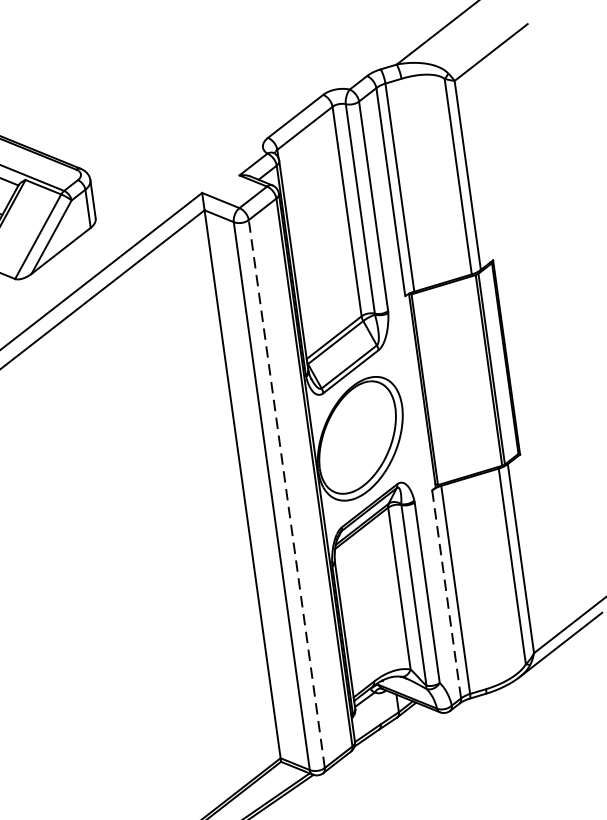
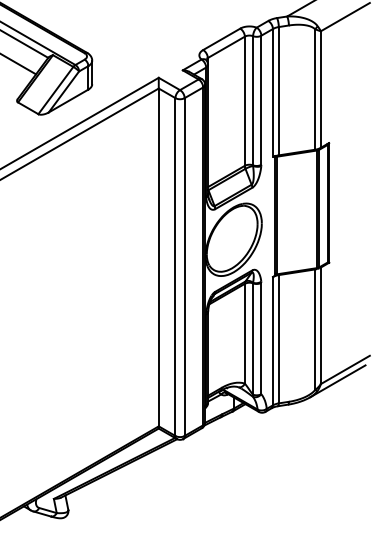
line: (286, 494) -> (184, 267), dashed -> solid
line: (445, 594) -> (272, 341), dashed -> solid

